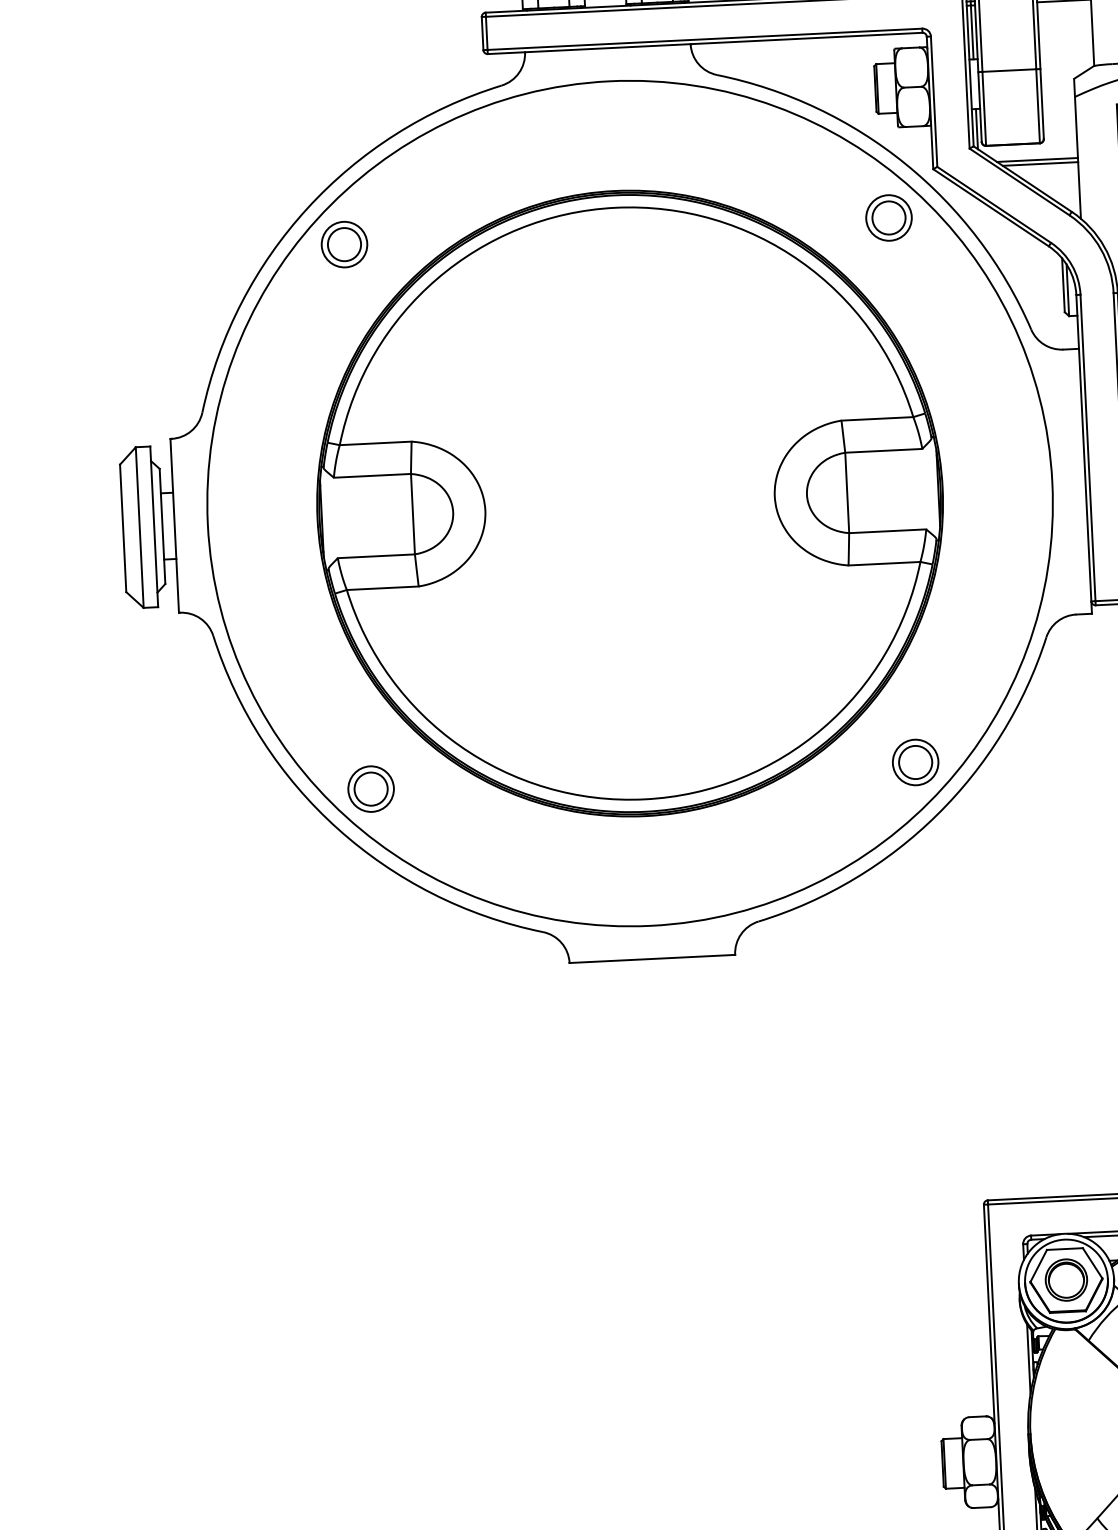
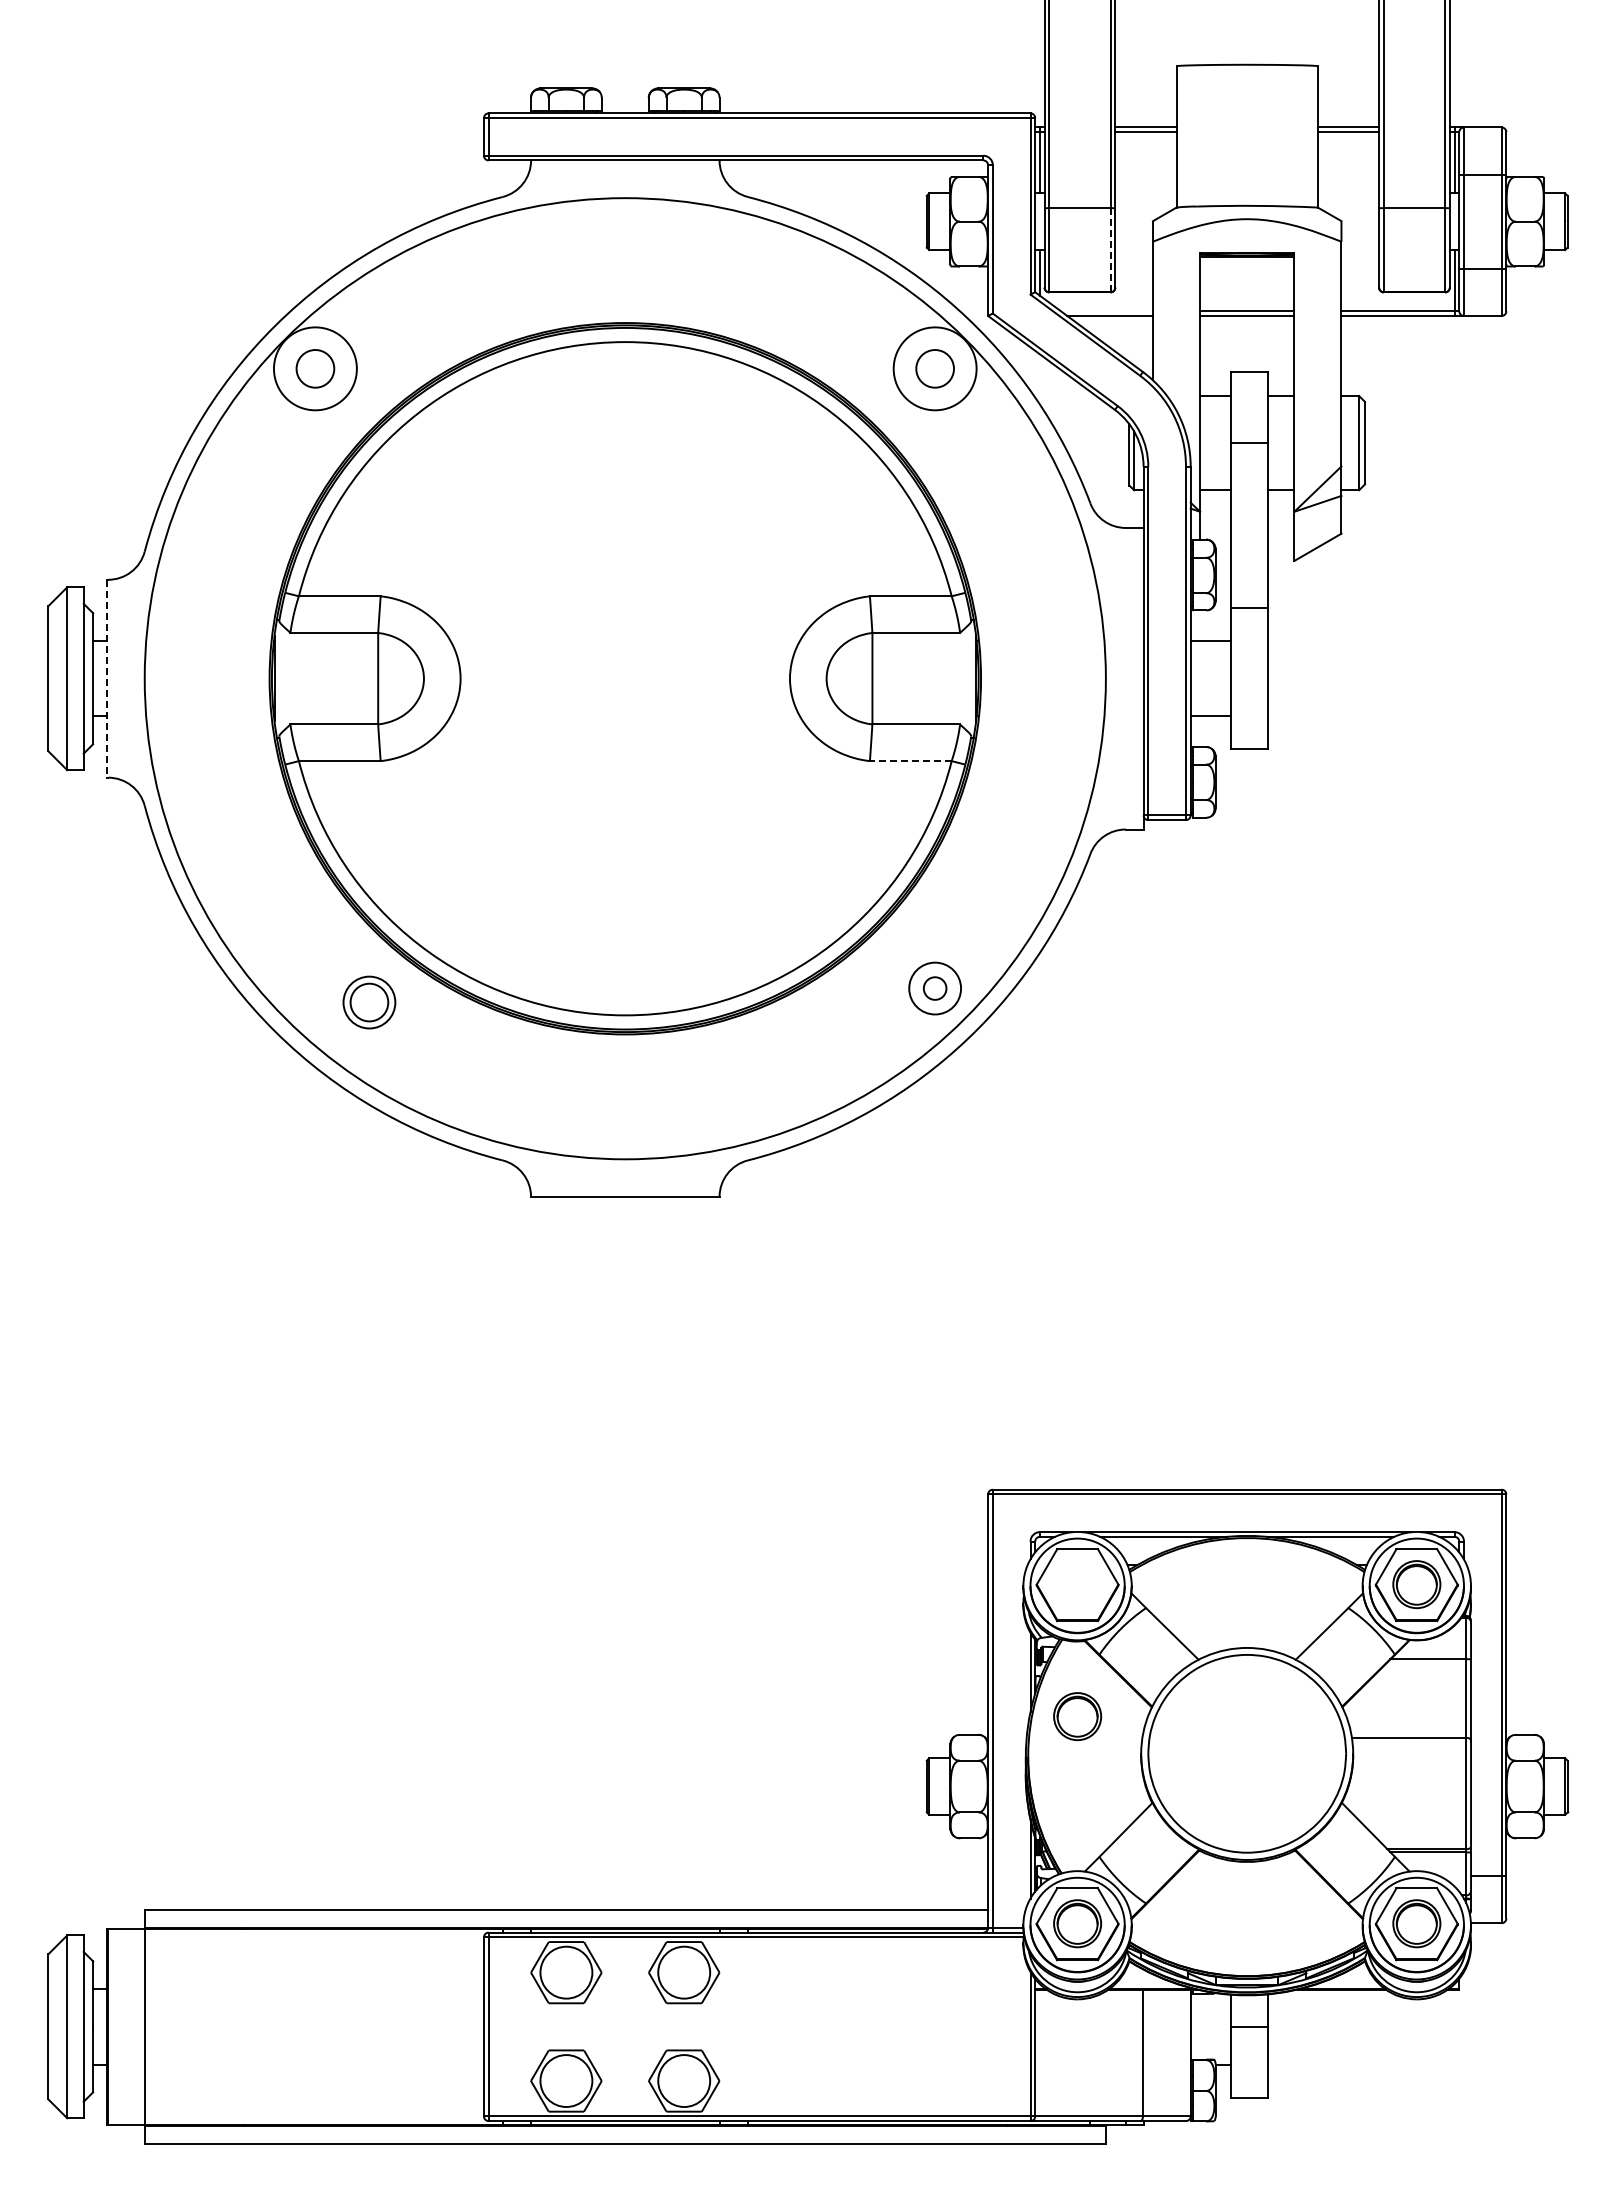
line: (1037, 105) -> (1110, 249), solid -> dashed
line: (1037, 160) -> (1106, 311), removed
circle: (889, 217) -> (935, 368), size x1.6
circle: (344, 244) -> (315, 368), size x1.6
line: (175, 525) -> (107, 678), solid -> dashed
line: (884, 564) -> (910, 761), solid -> dashed
circle: (915, 762) -> (934, 988), size x0.6
part: (371, 789) -> (369, 1002), moved
part: (1066, 1279) -> (1077, 1716), moved

